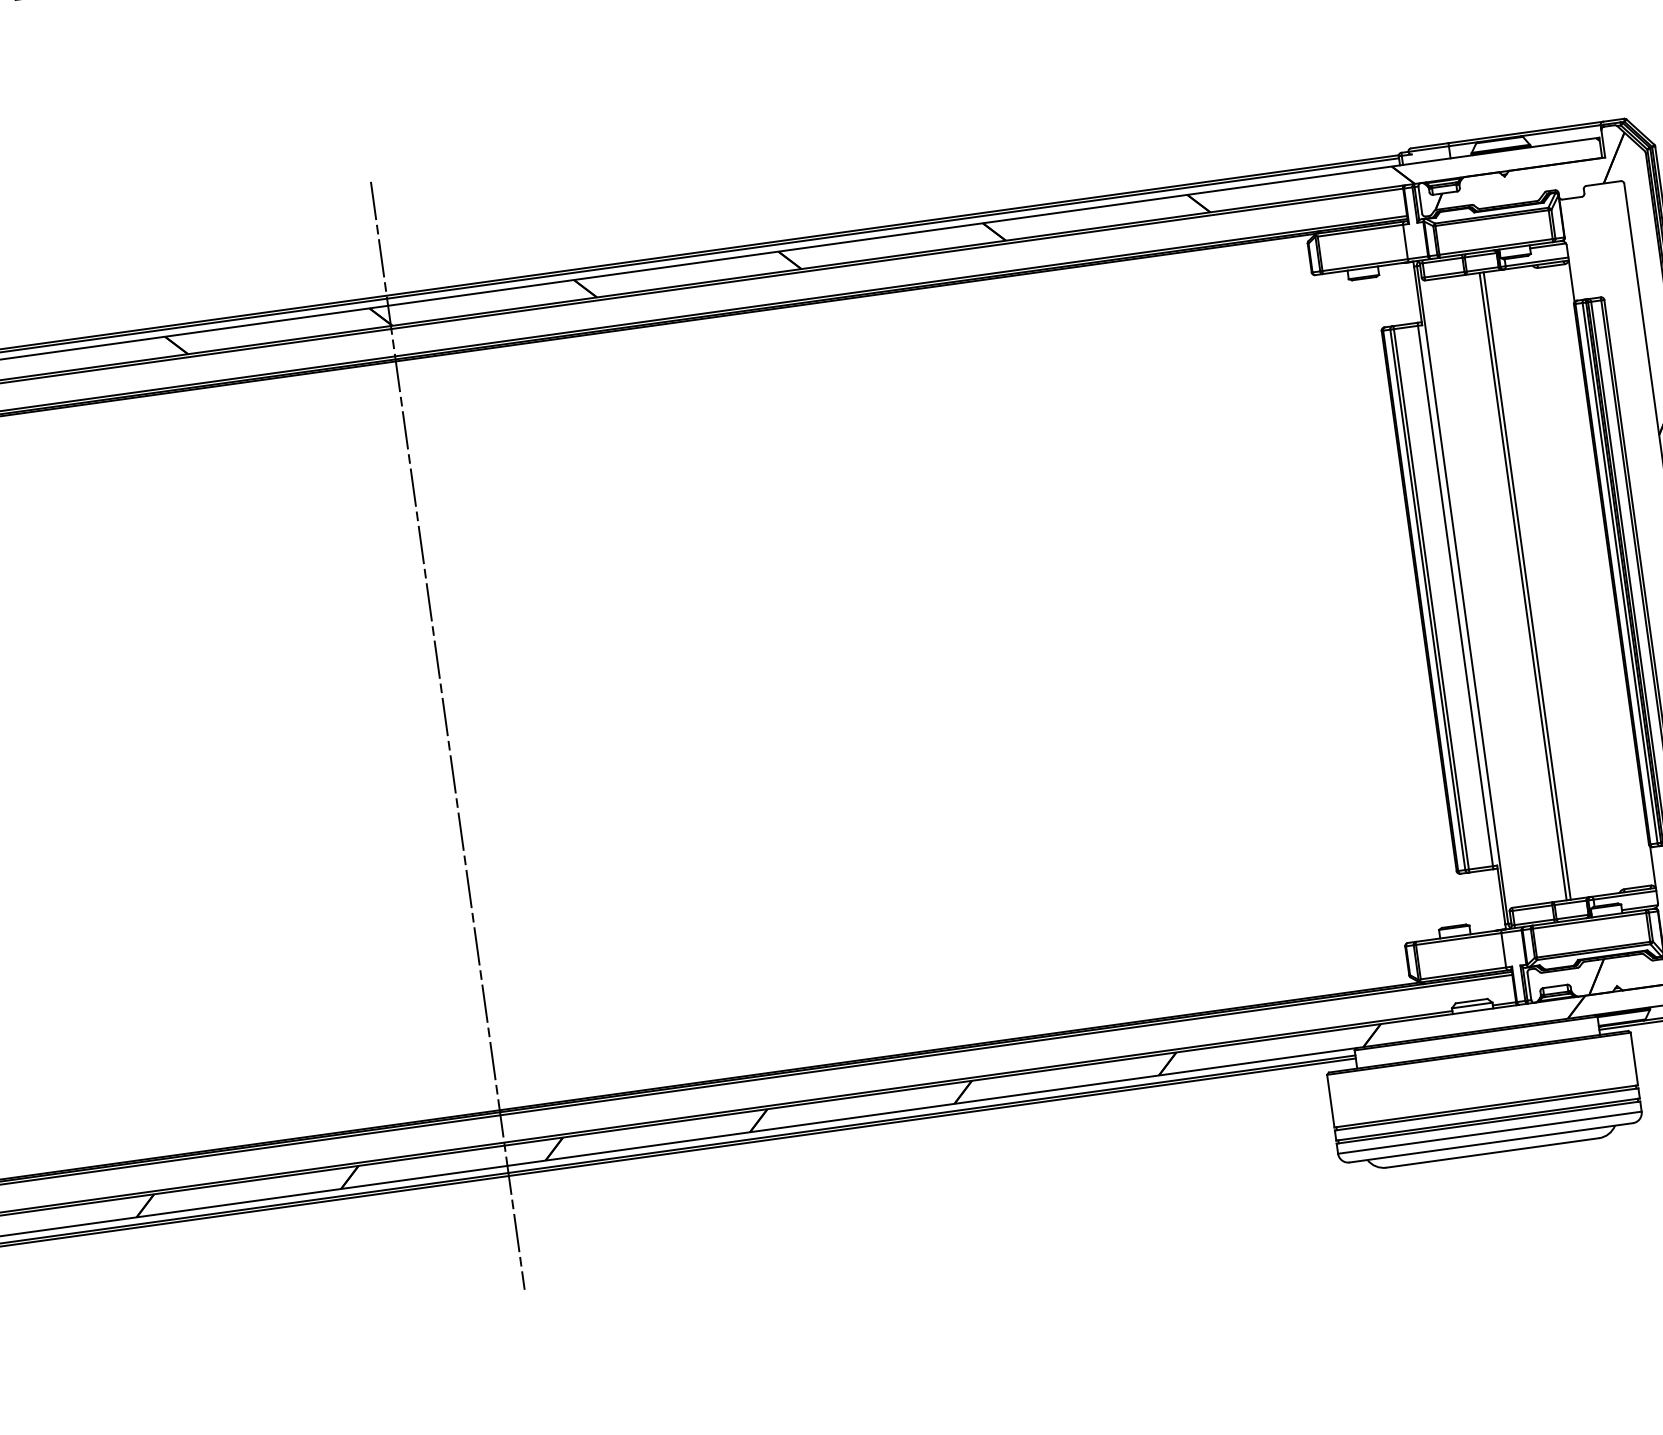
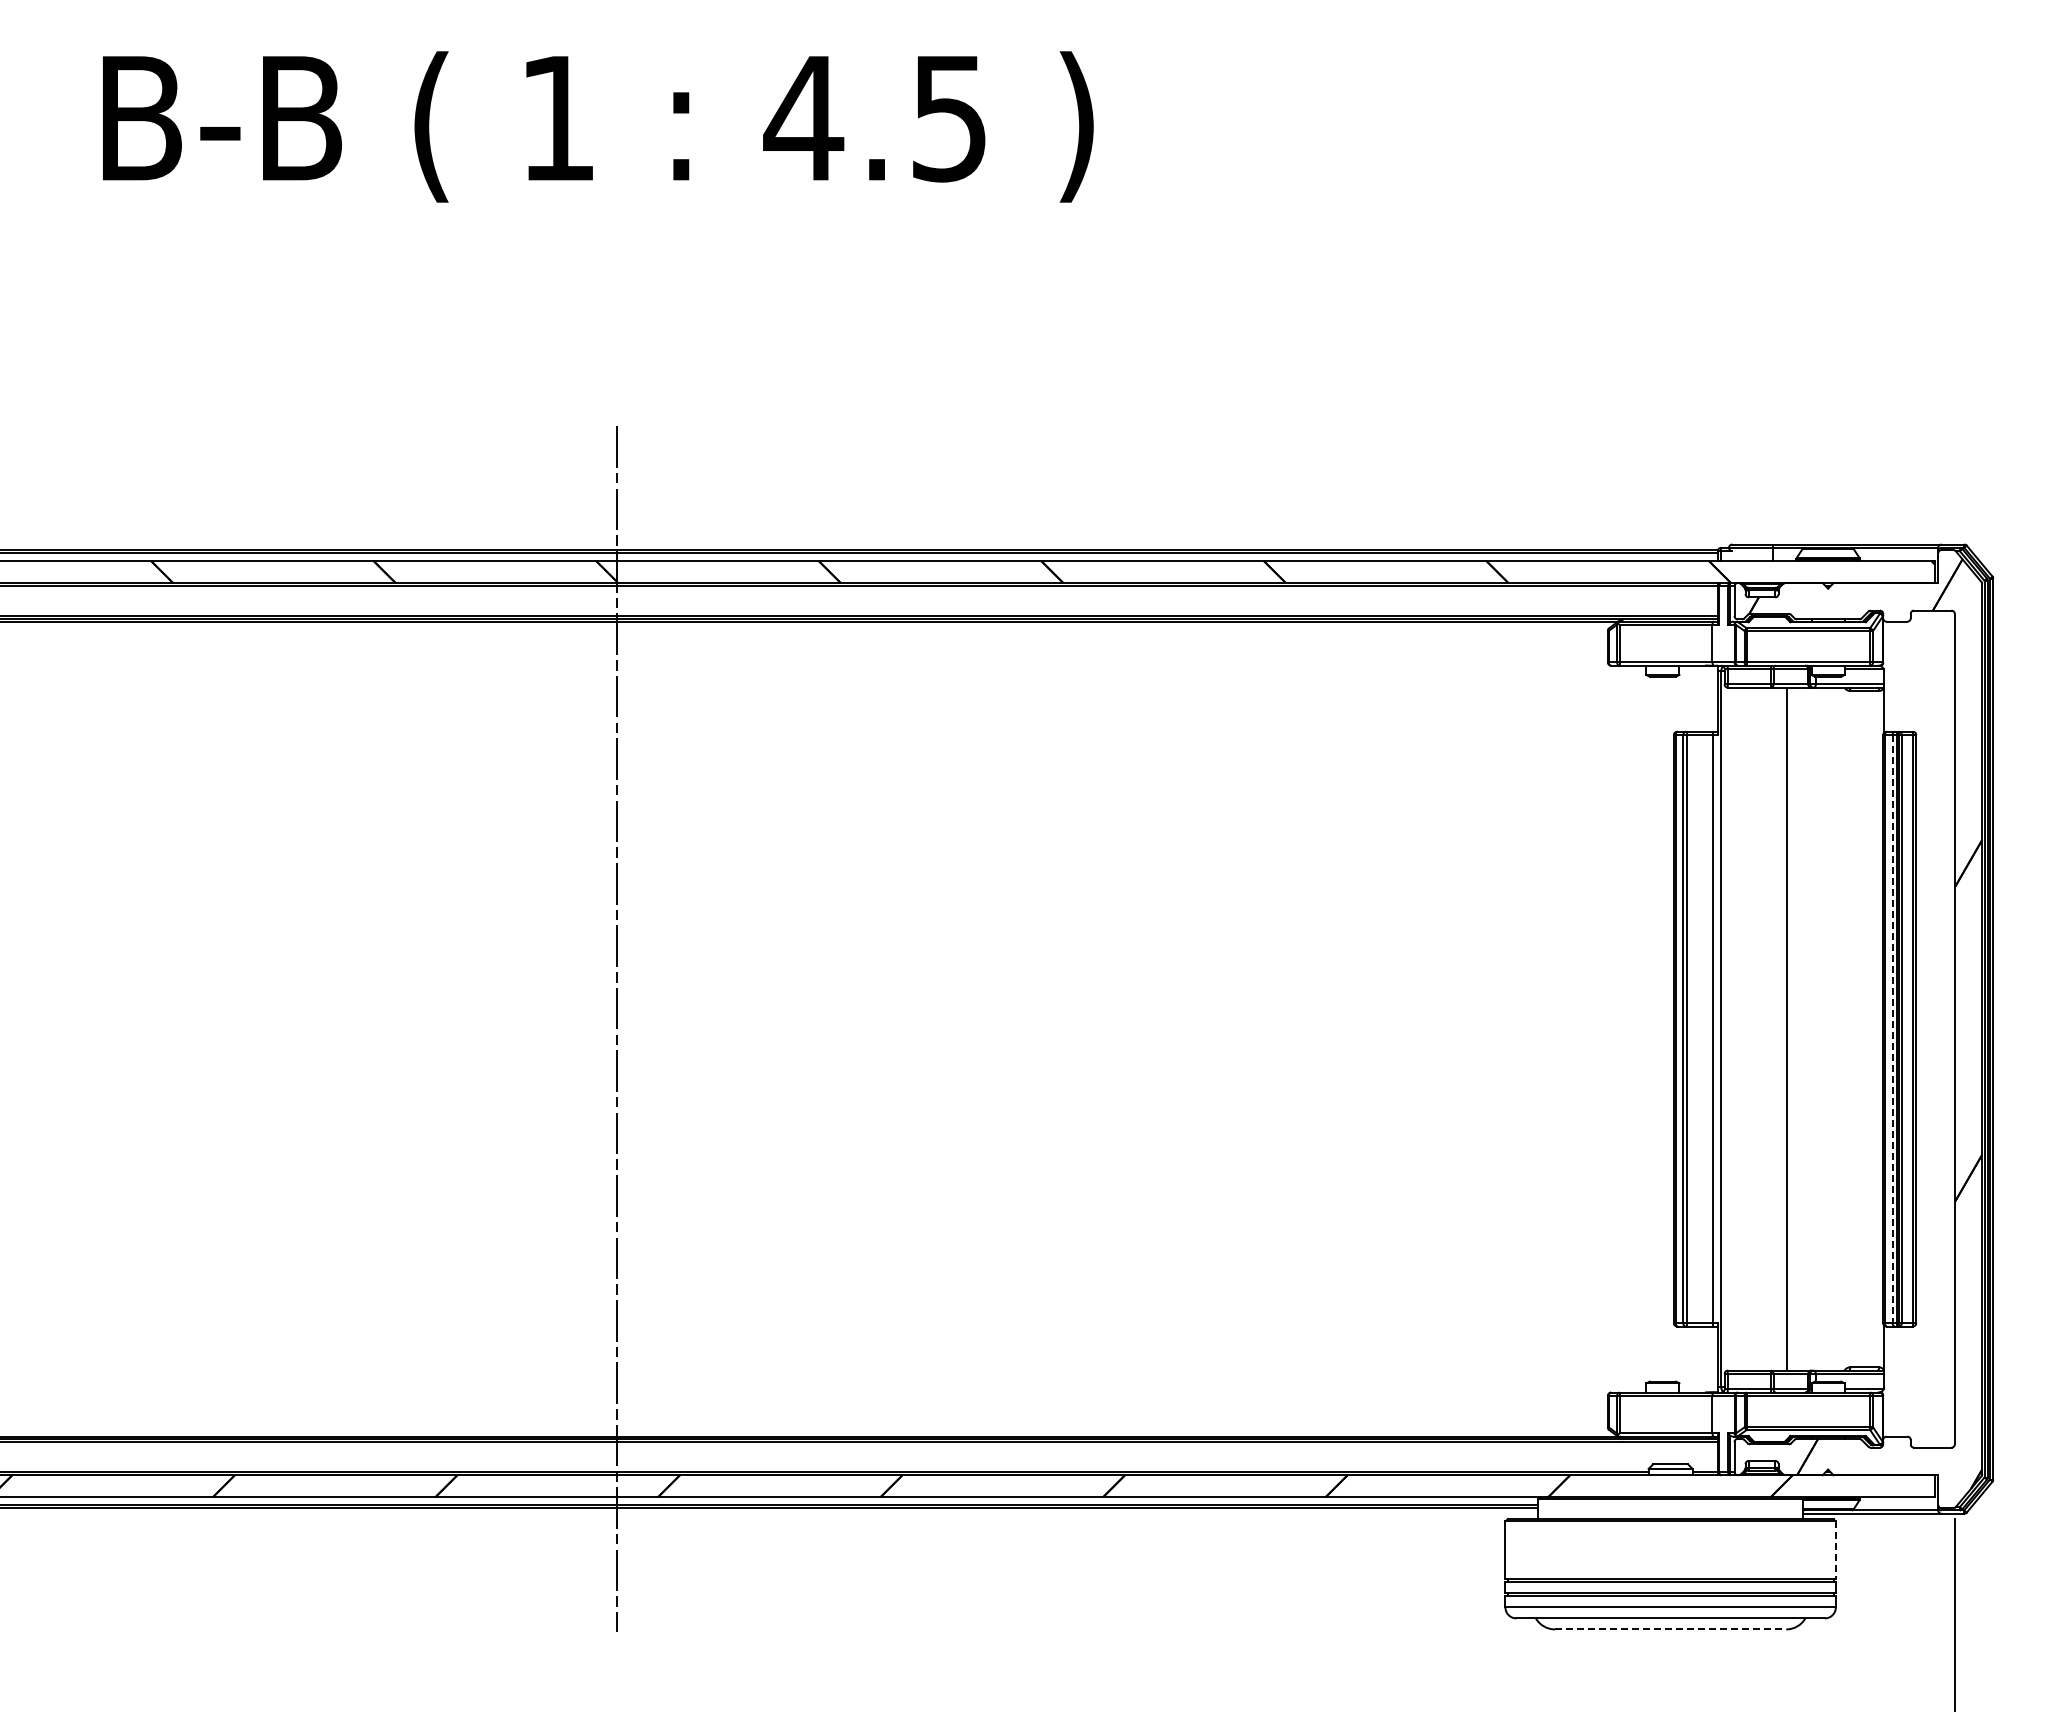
line: (1620, 573) -> (1892, 1029), solid -> dashed
line: (1527, 585) -> (1791, 1028), removed
line: (1634, 1059) -> (1835, 1550), solid -> dashed
line: (1492, 1153) -> (1670, 1629), solid -> dashed

